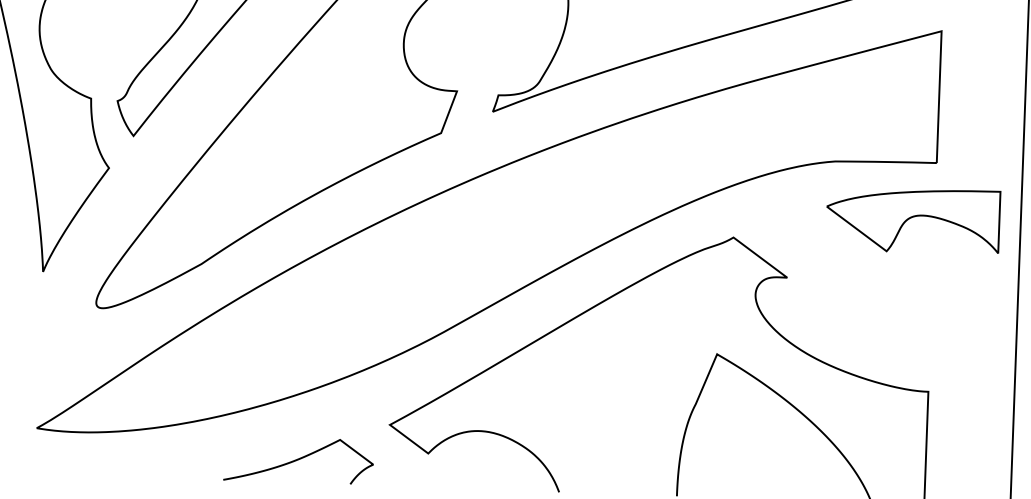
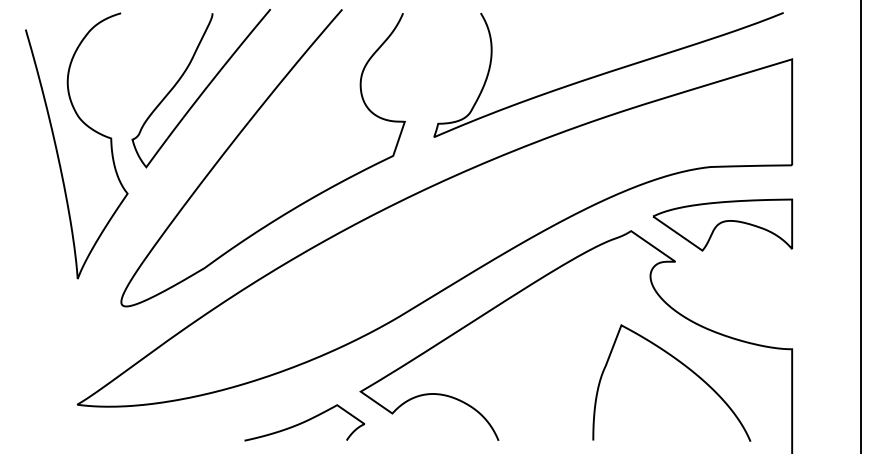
part: (912, 219) -> (722, 224), moved
curve: (298, 459) -> (304, 422), moved

